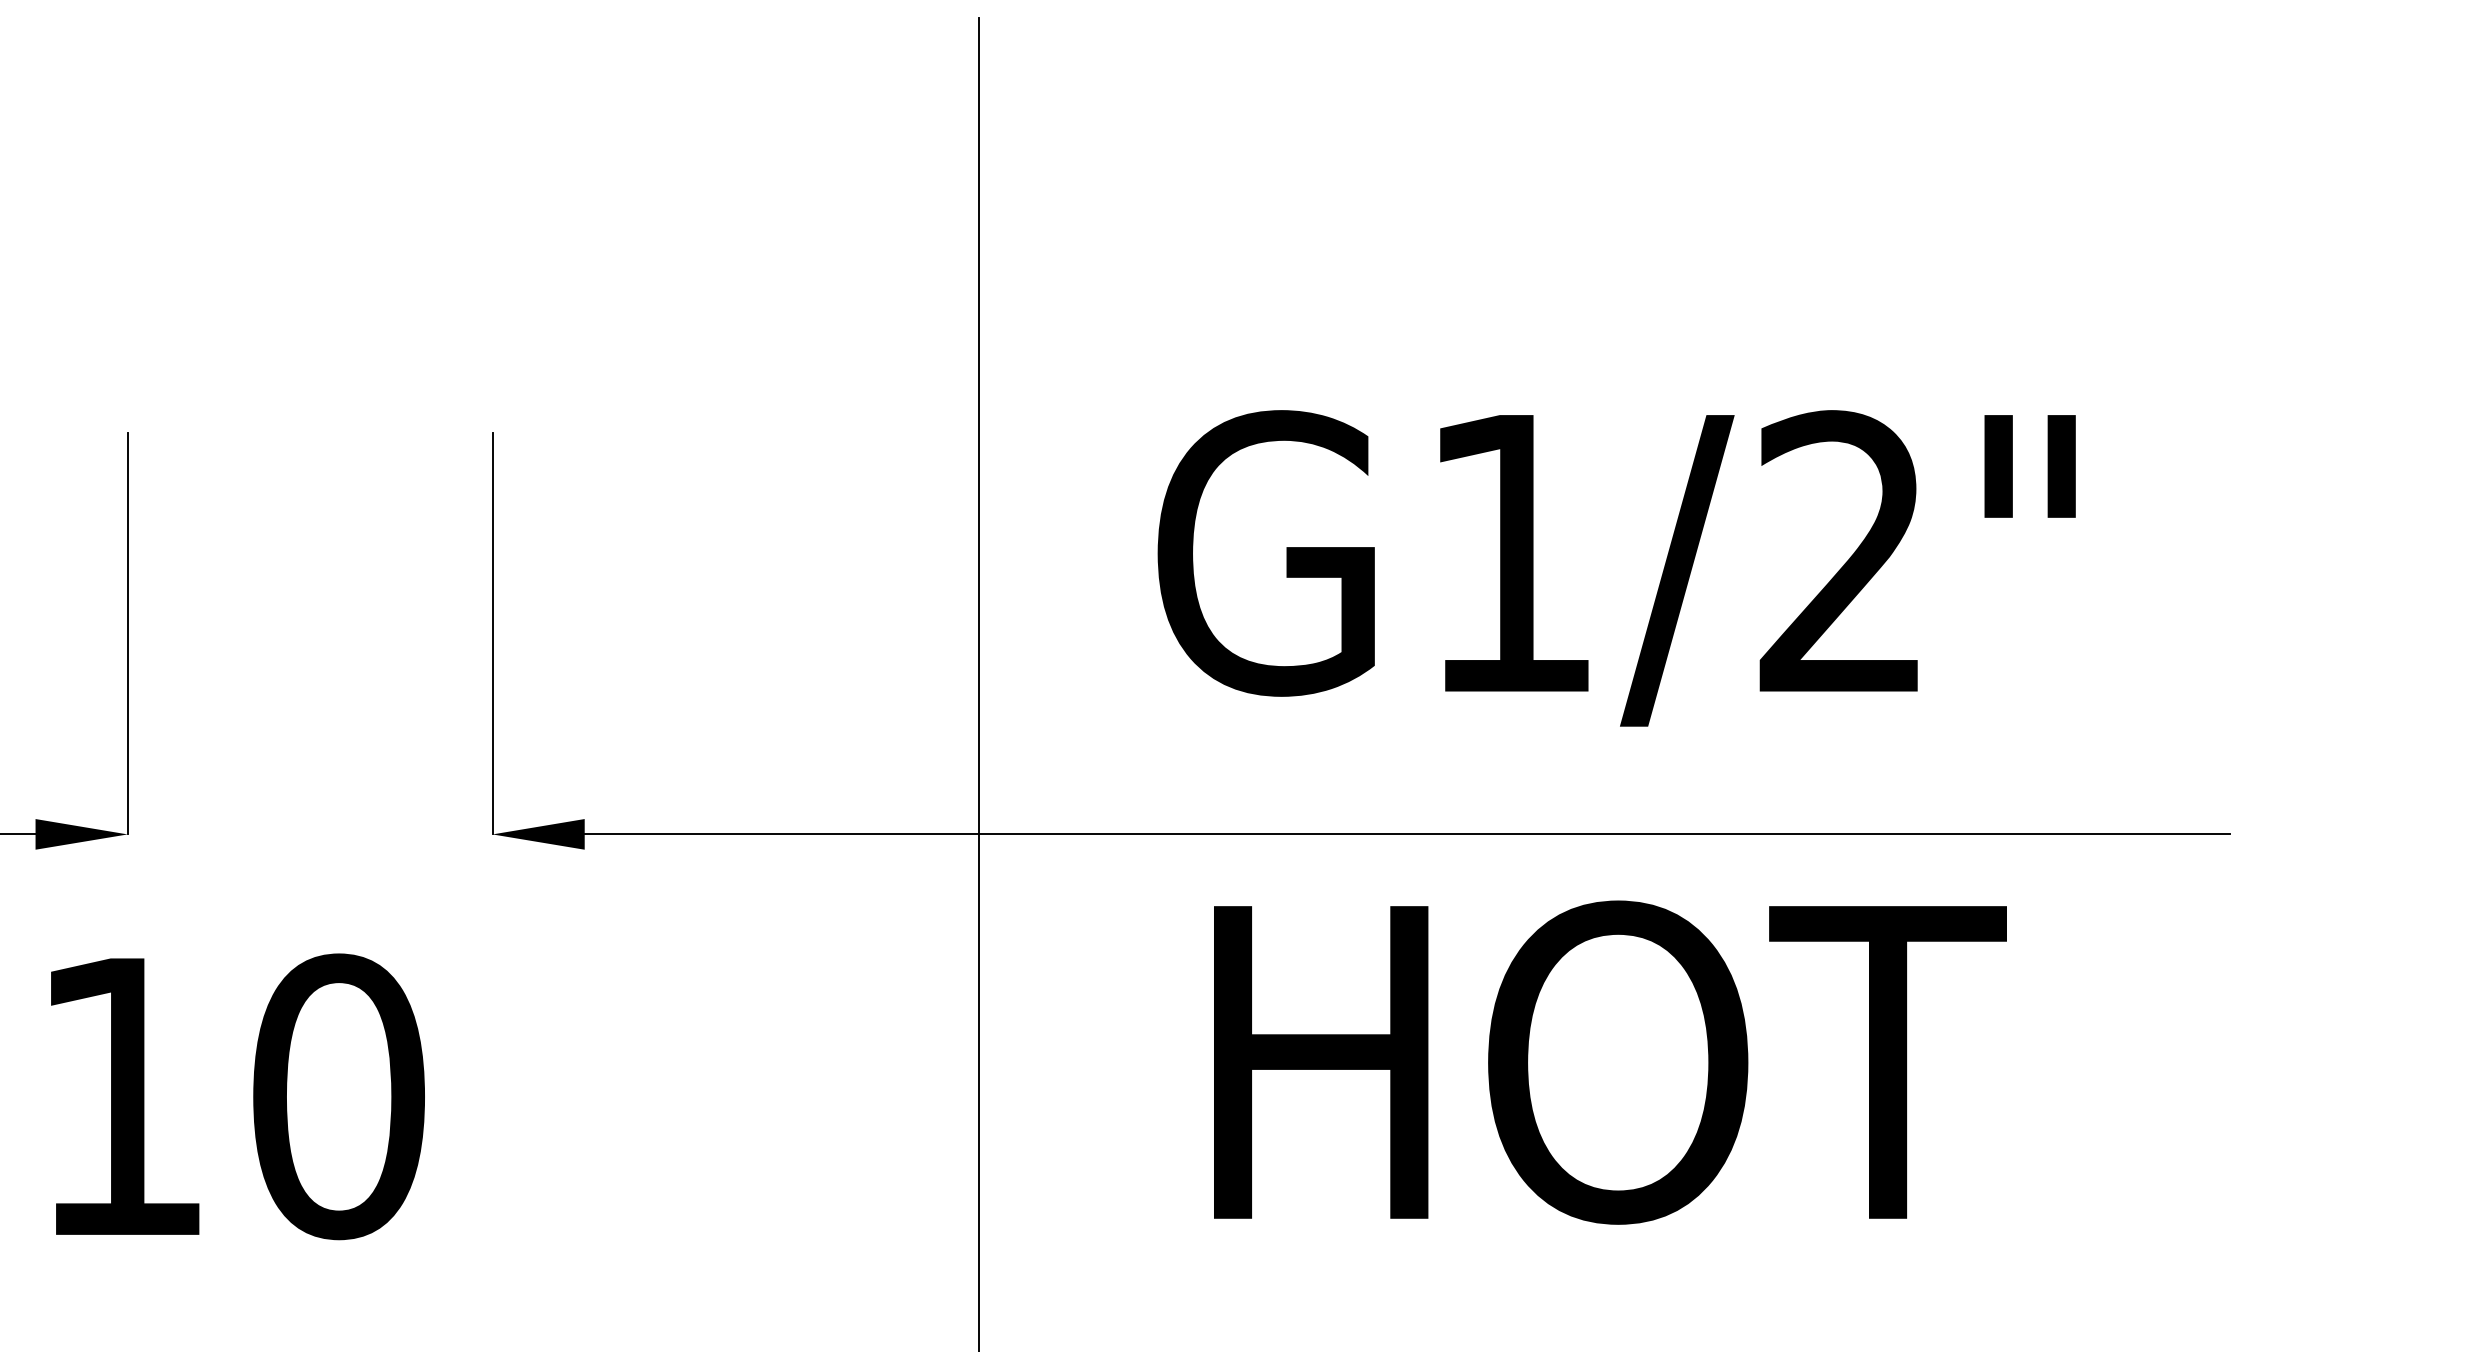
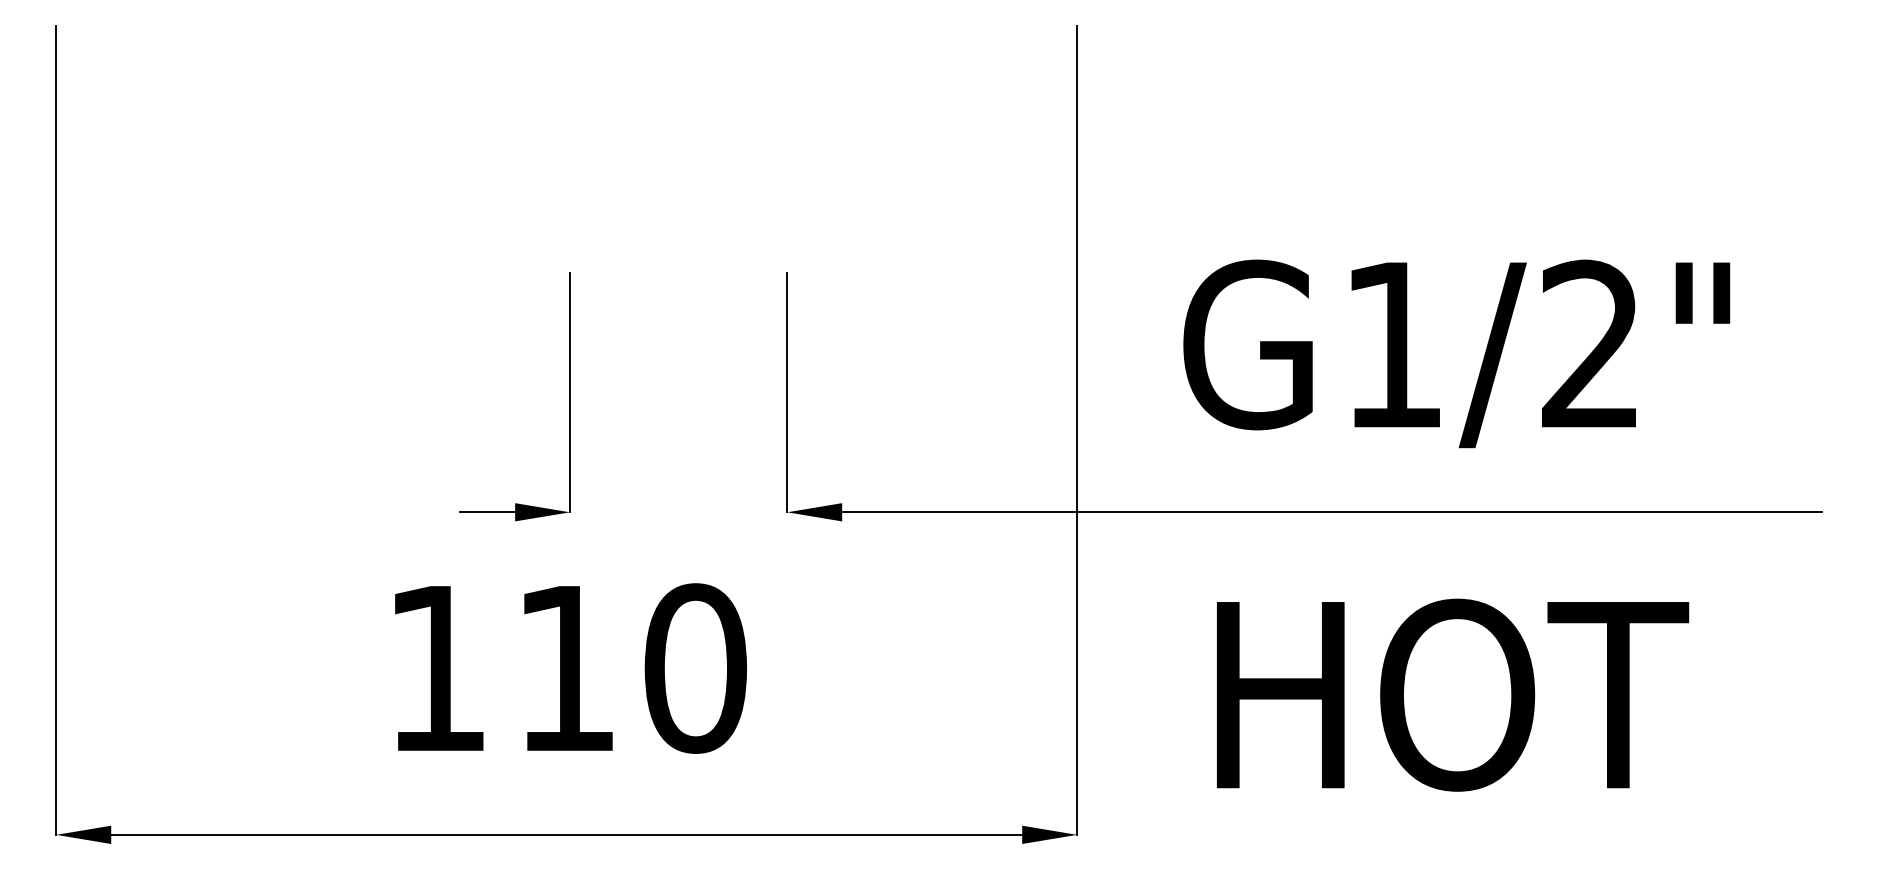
text: (1611, 1061) -> (1453, 694), moved

